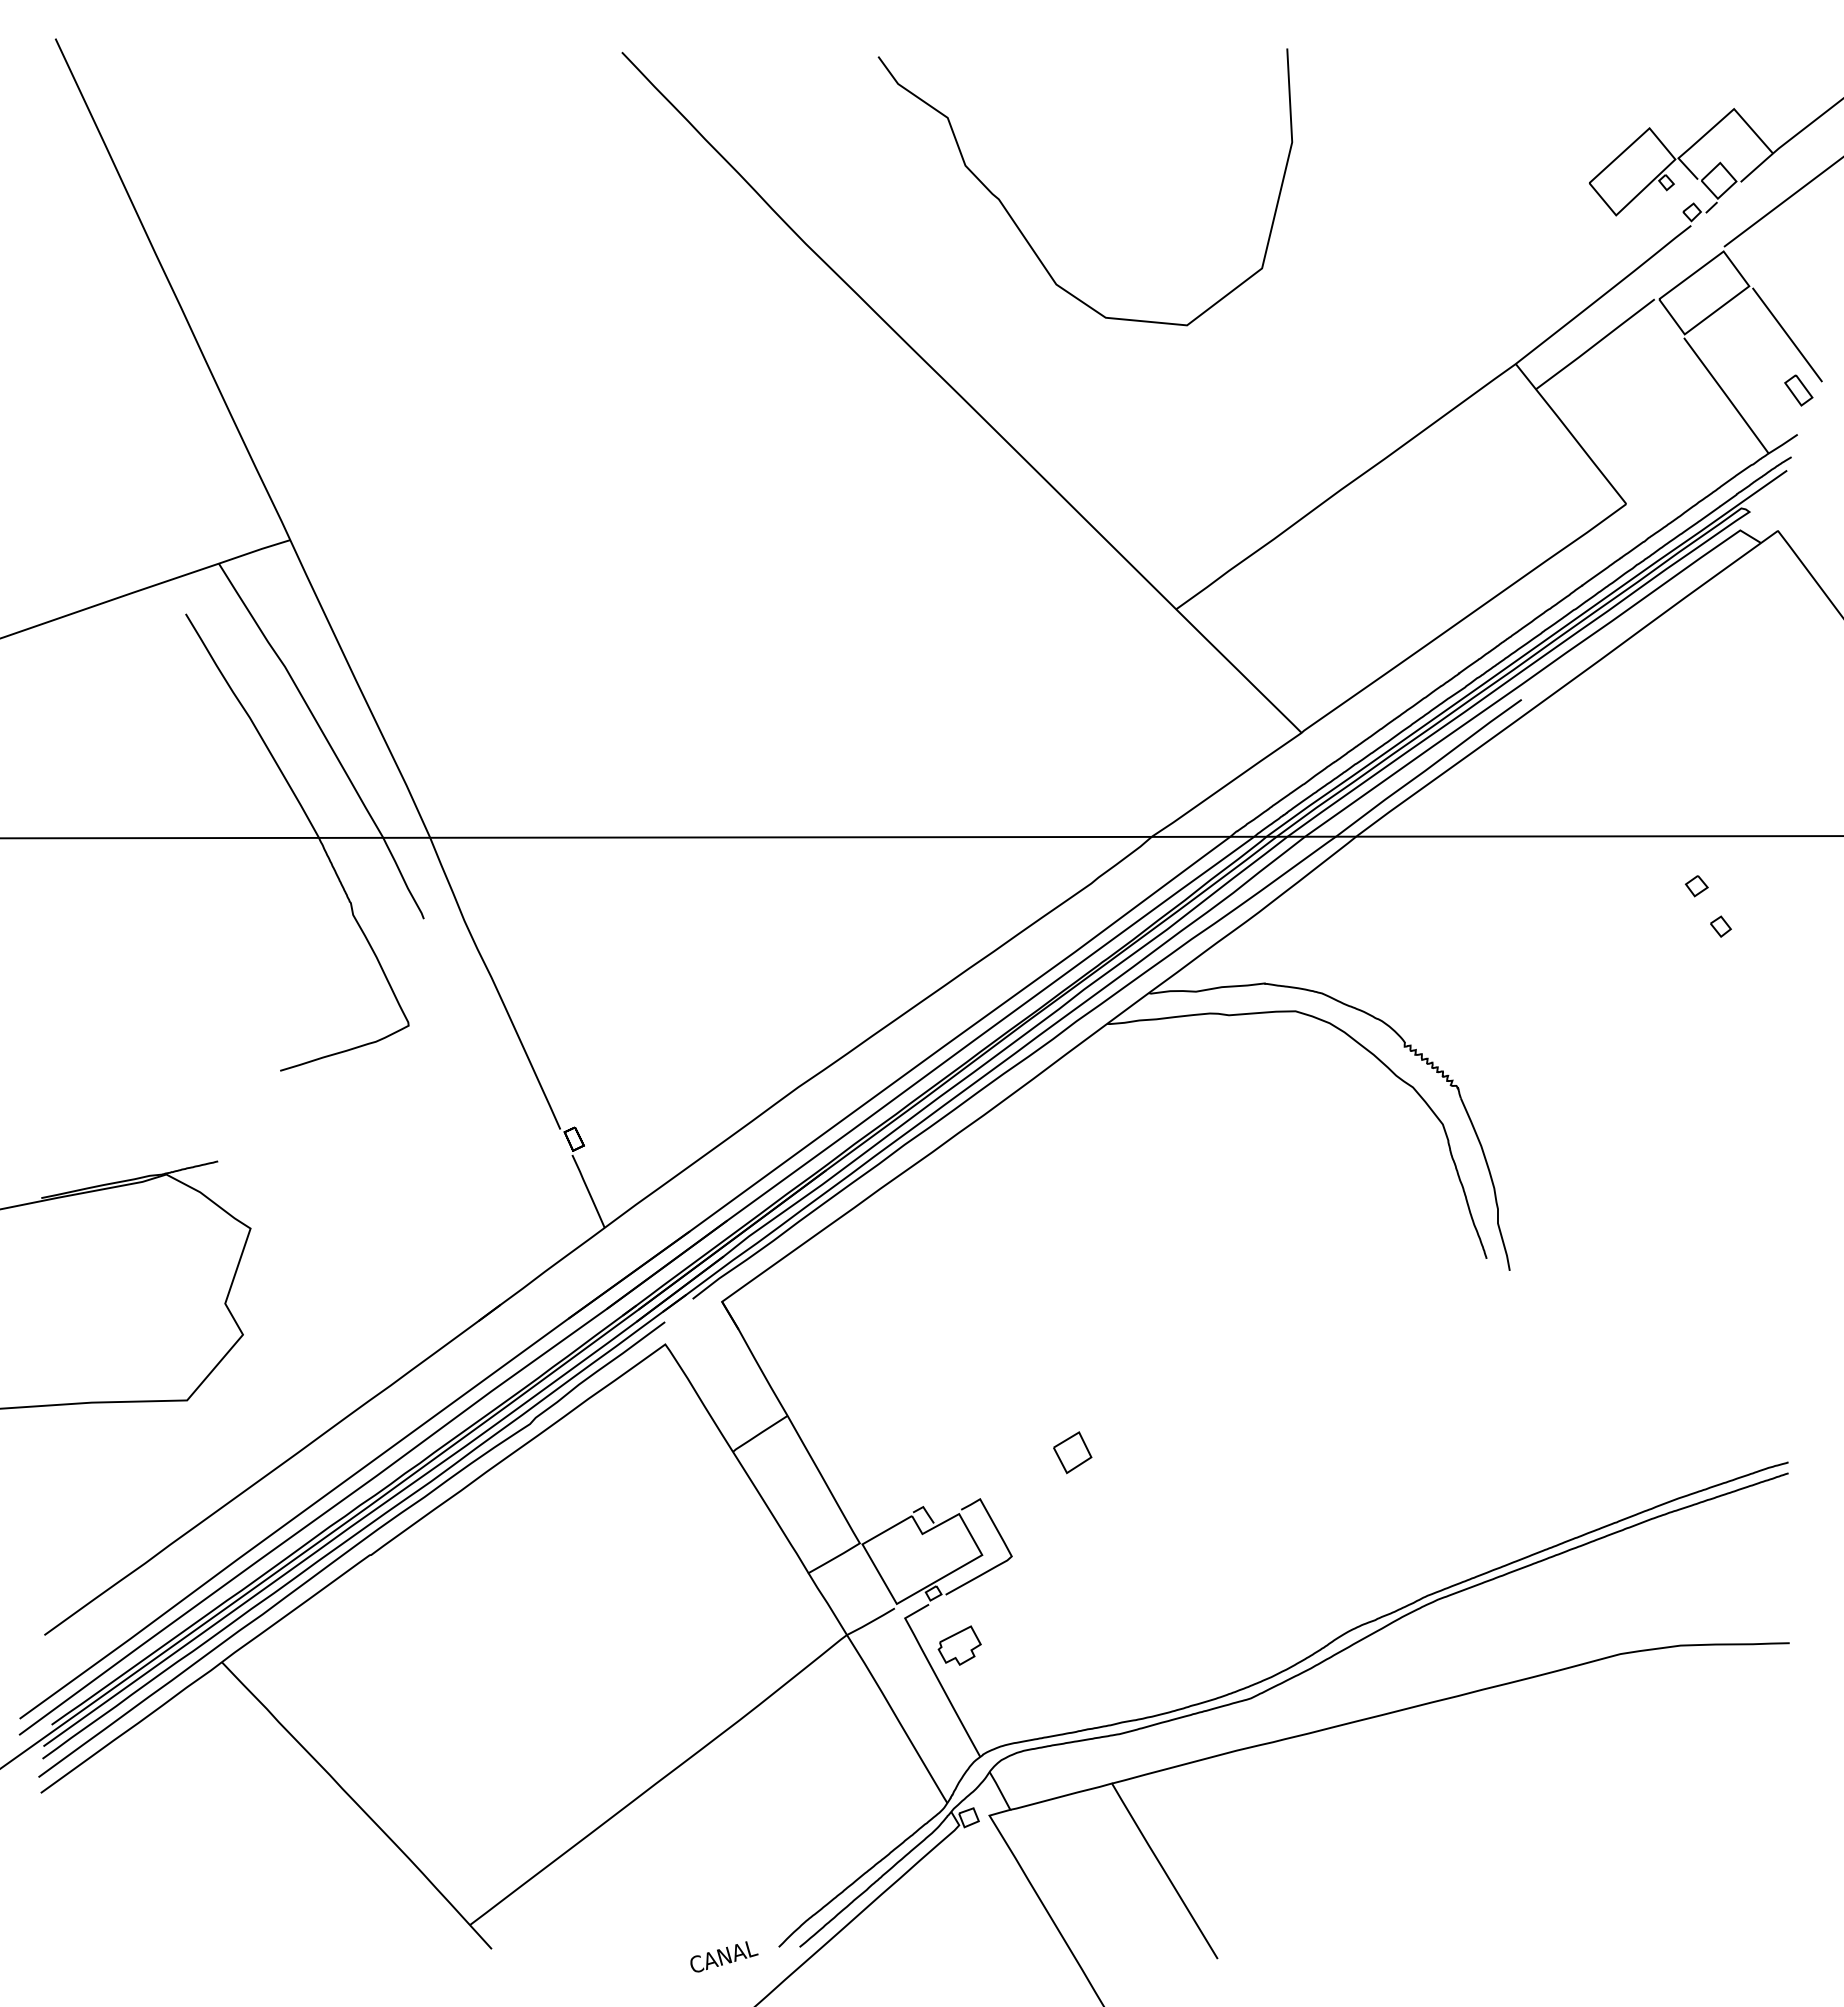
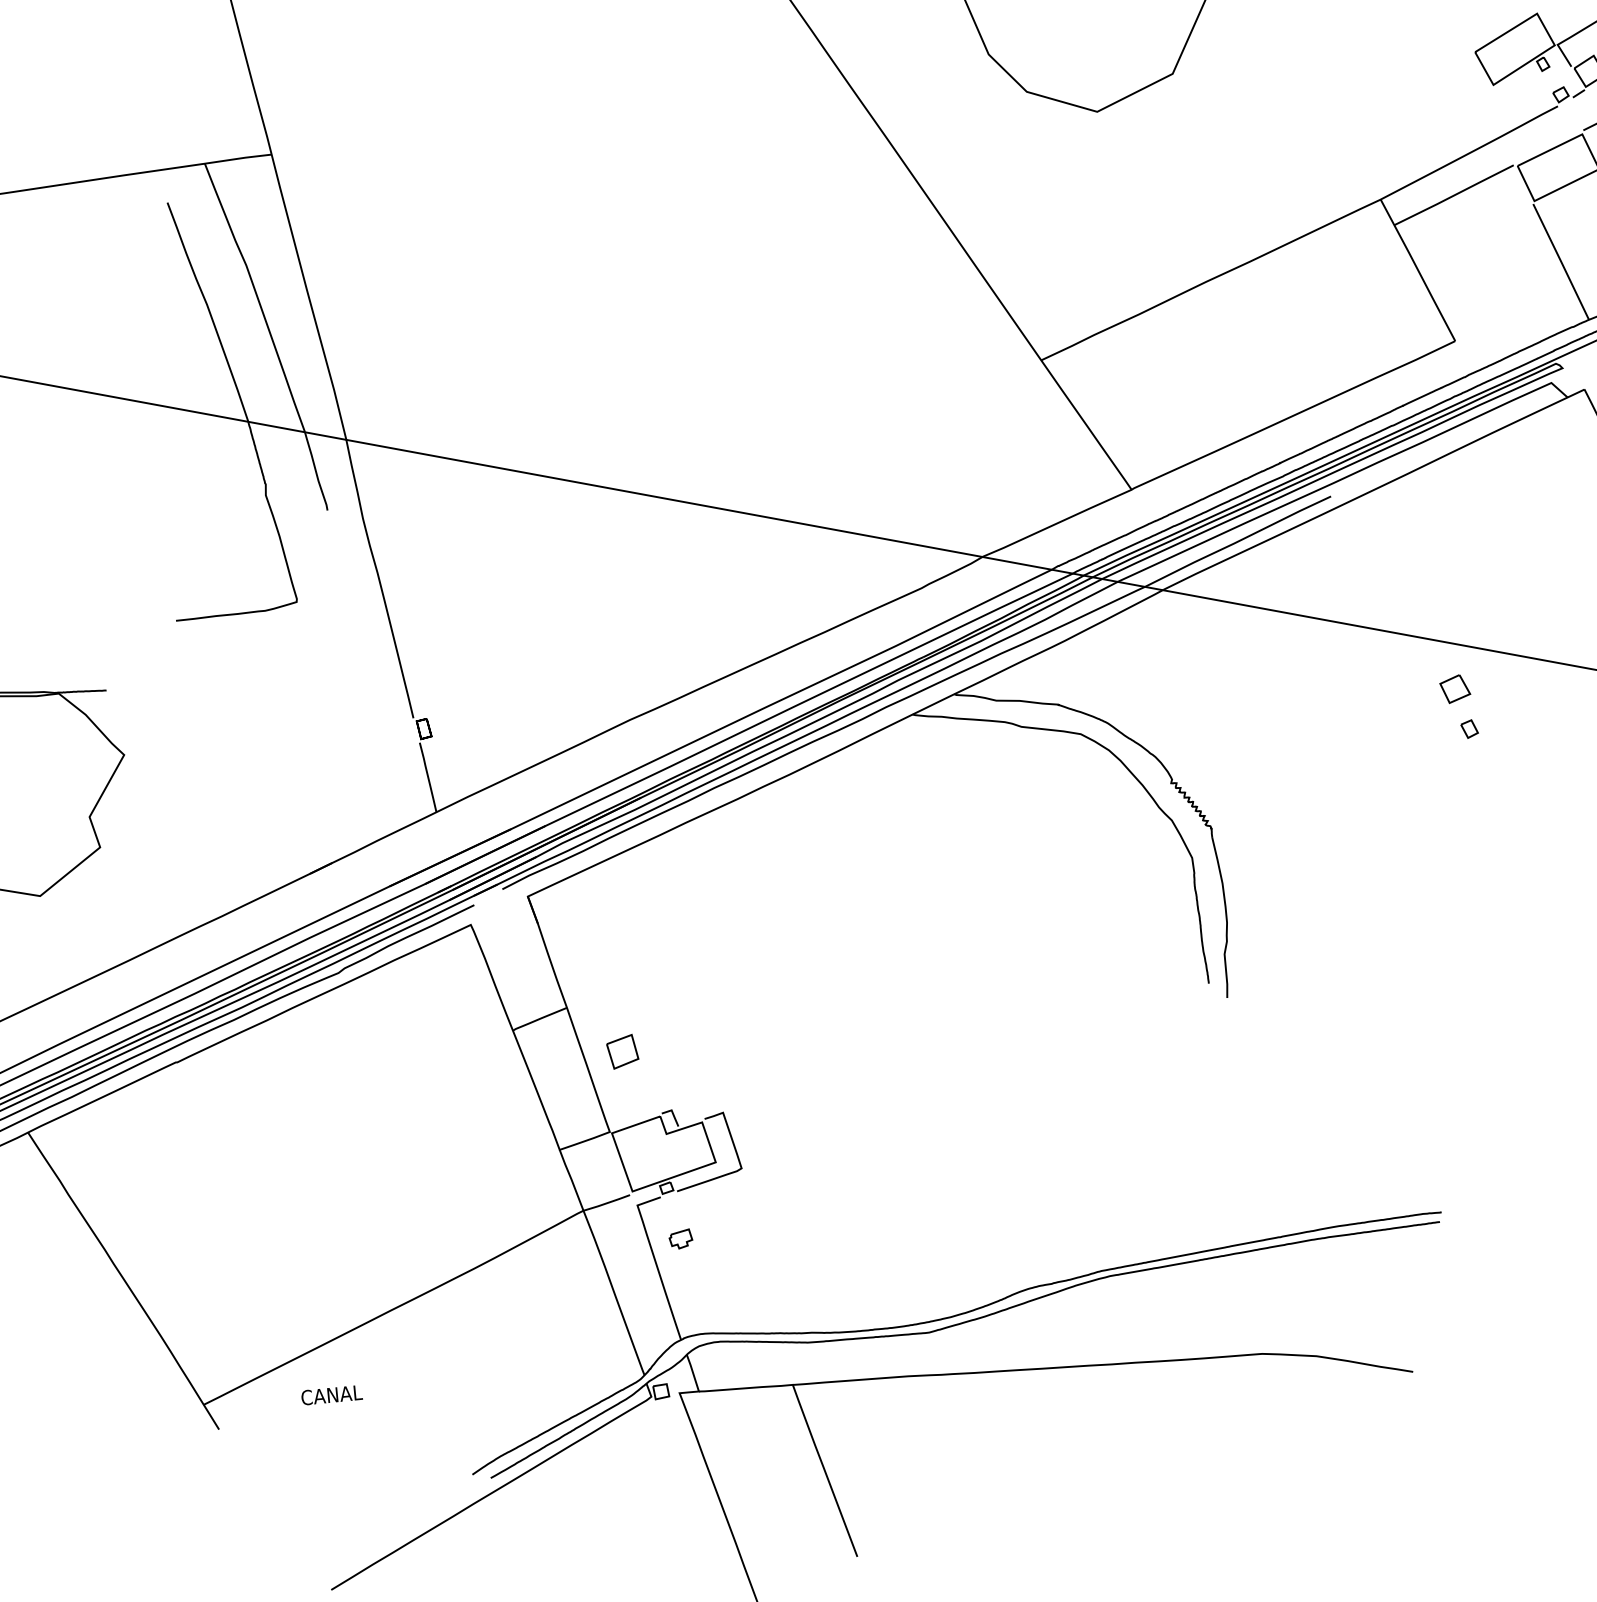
part: (1696, 886) -> (1454, 689), size x1.6
part: (1072, 1452) -> (622, 1051), moved
part: (959, 1645) -> (680, 1238), size x0.6
text: (724, 1956) -> (332, 1395), moved

